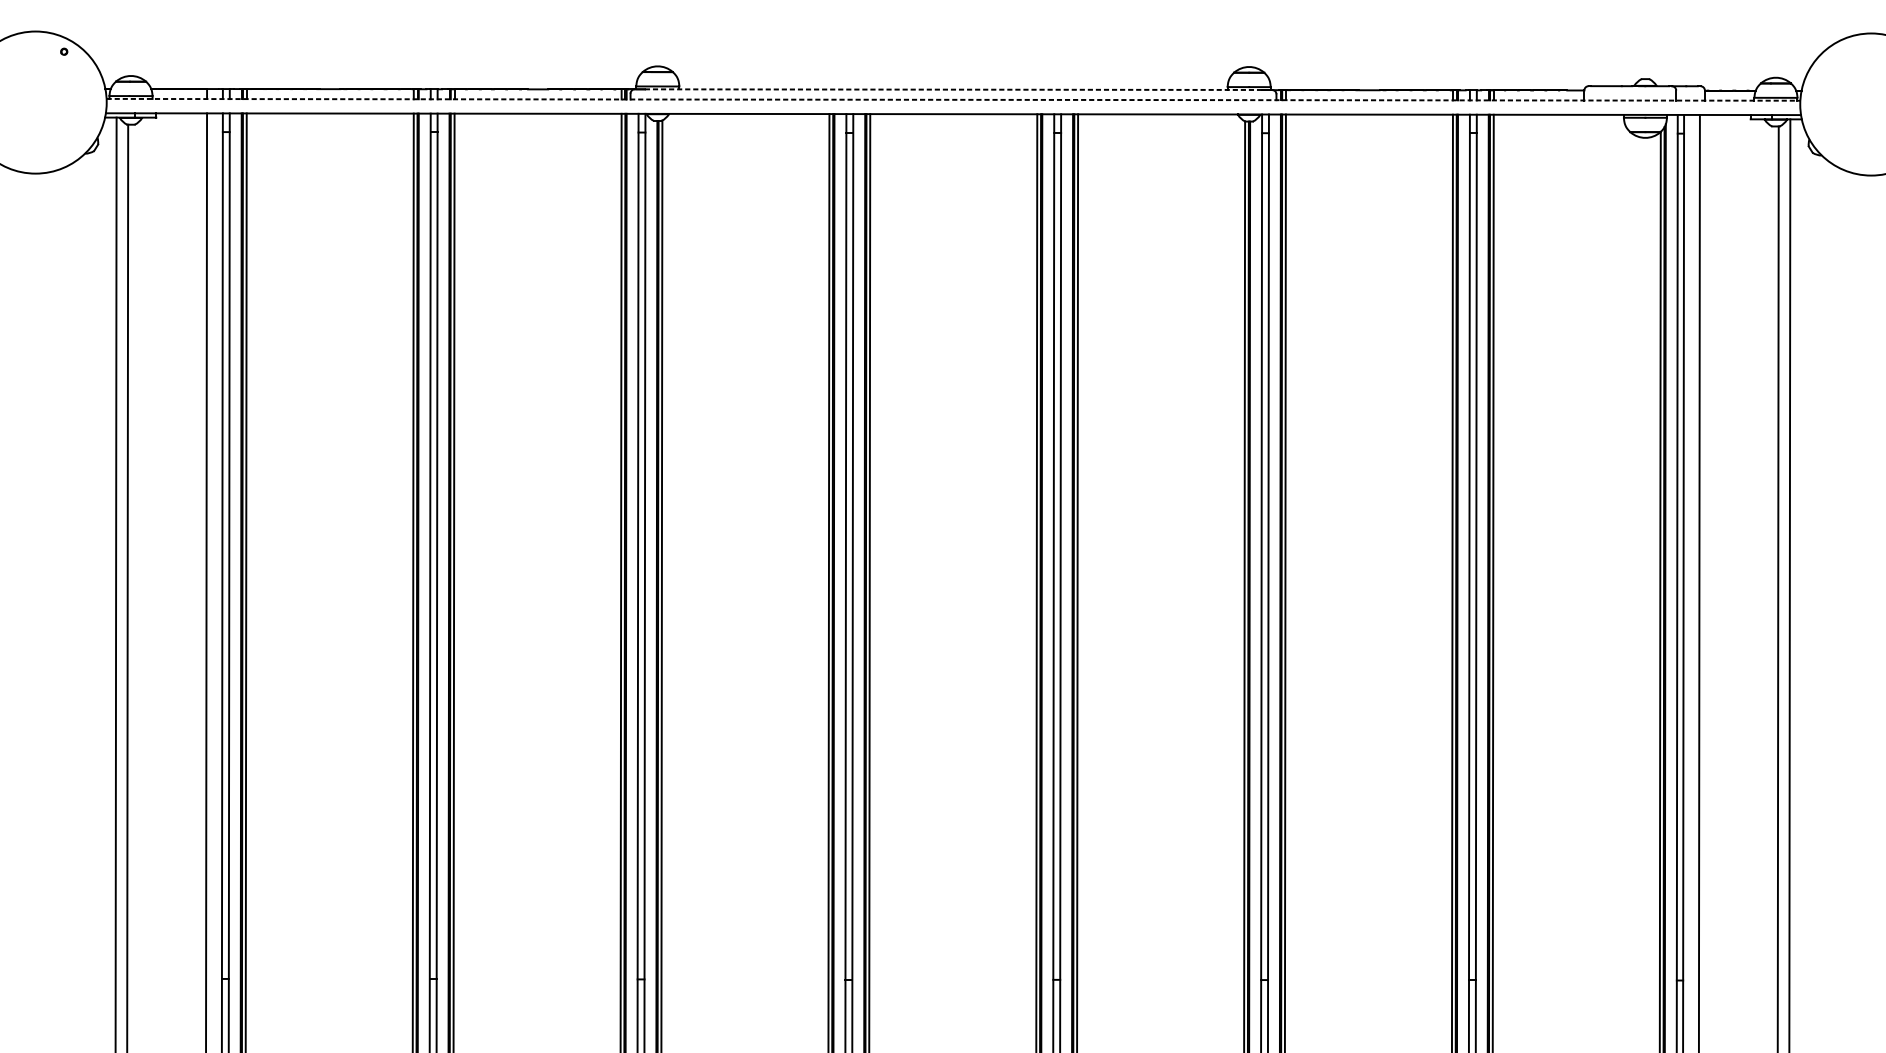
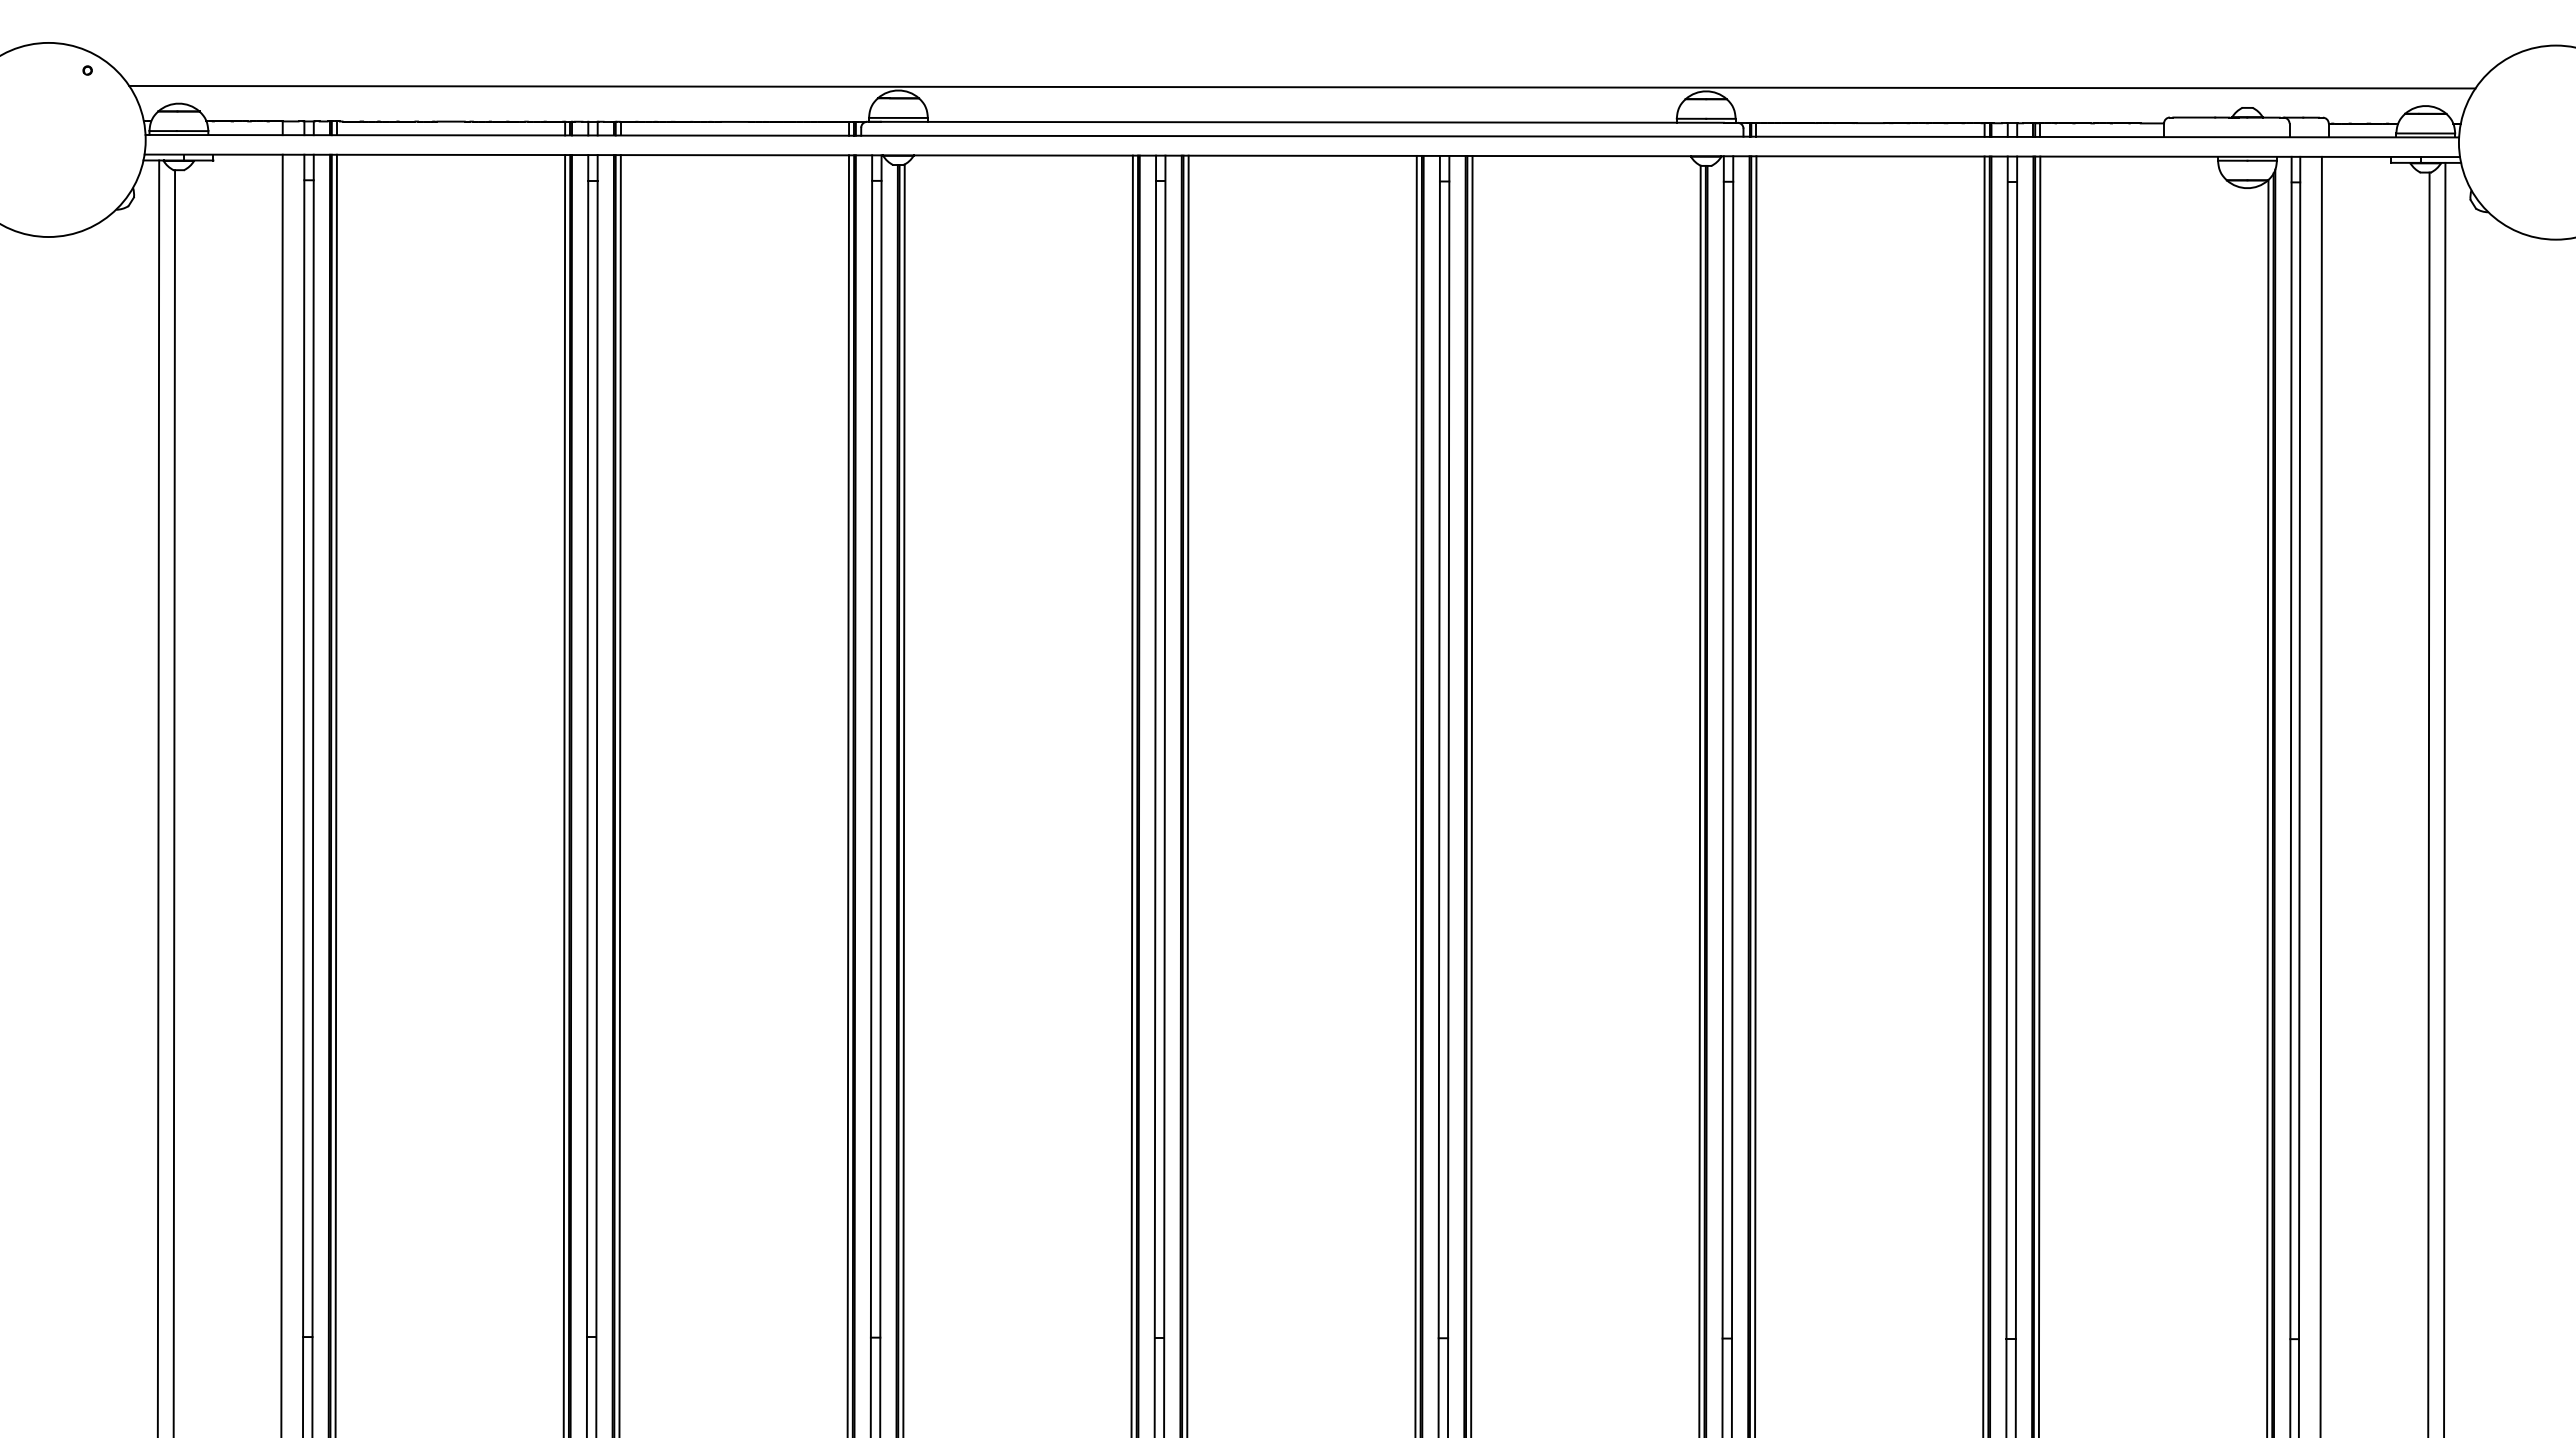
line: (953, 63) -> (1302, 86), added
line: (953, 89) -> (1302, 122), dashed -> solid
line: (953, 100) -> (1302, 136), dashed -> solid

